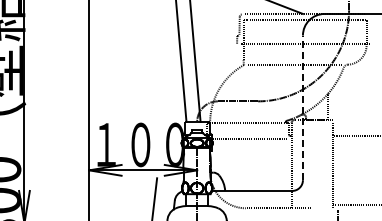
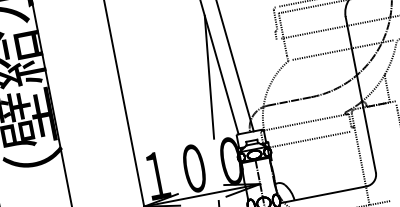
line: (169, 65) -> (208, 77), added
line: (302, 107) -> (360, 94), dashed -> solid

